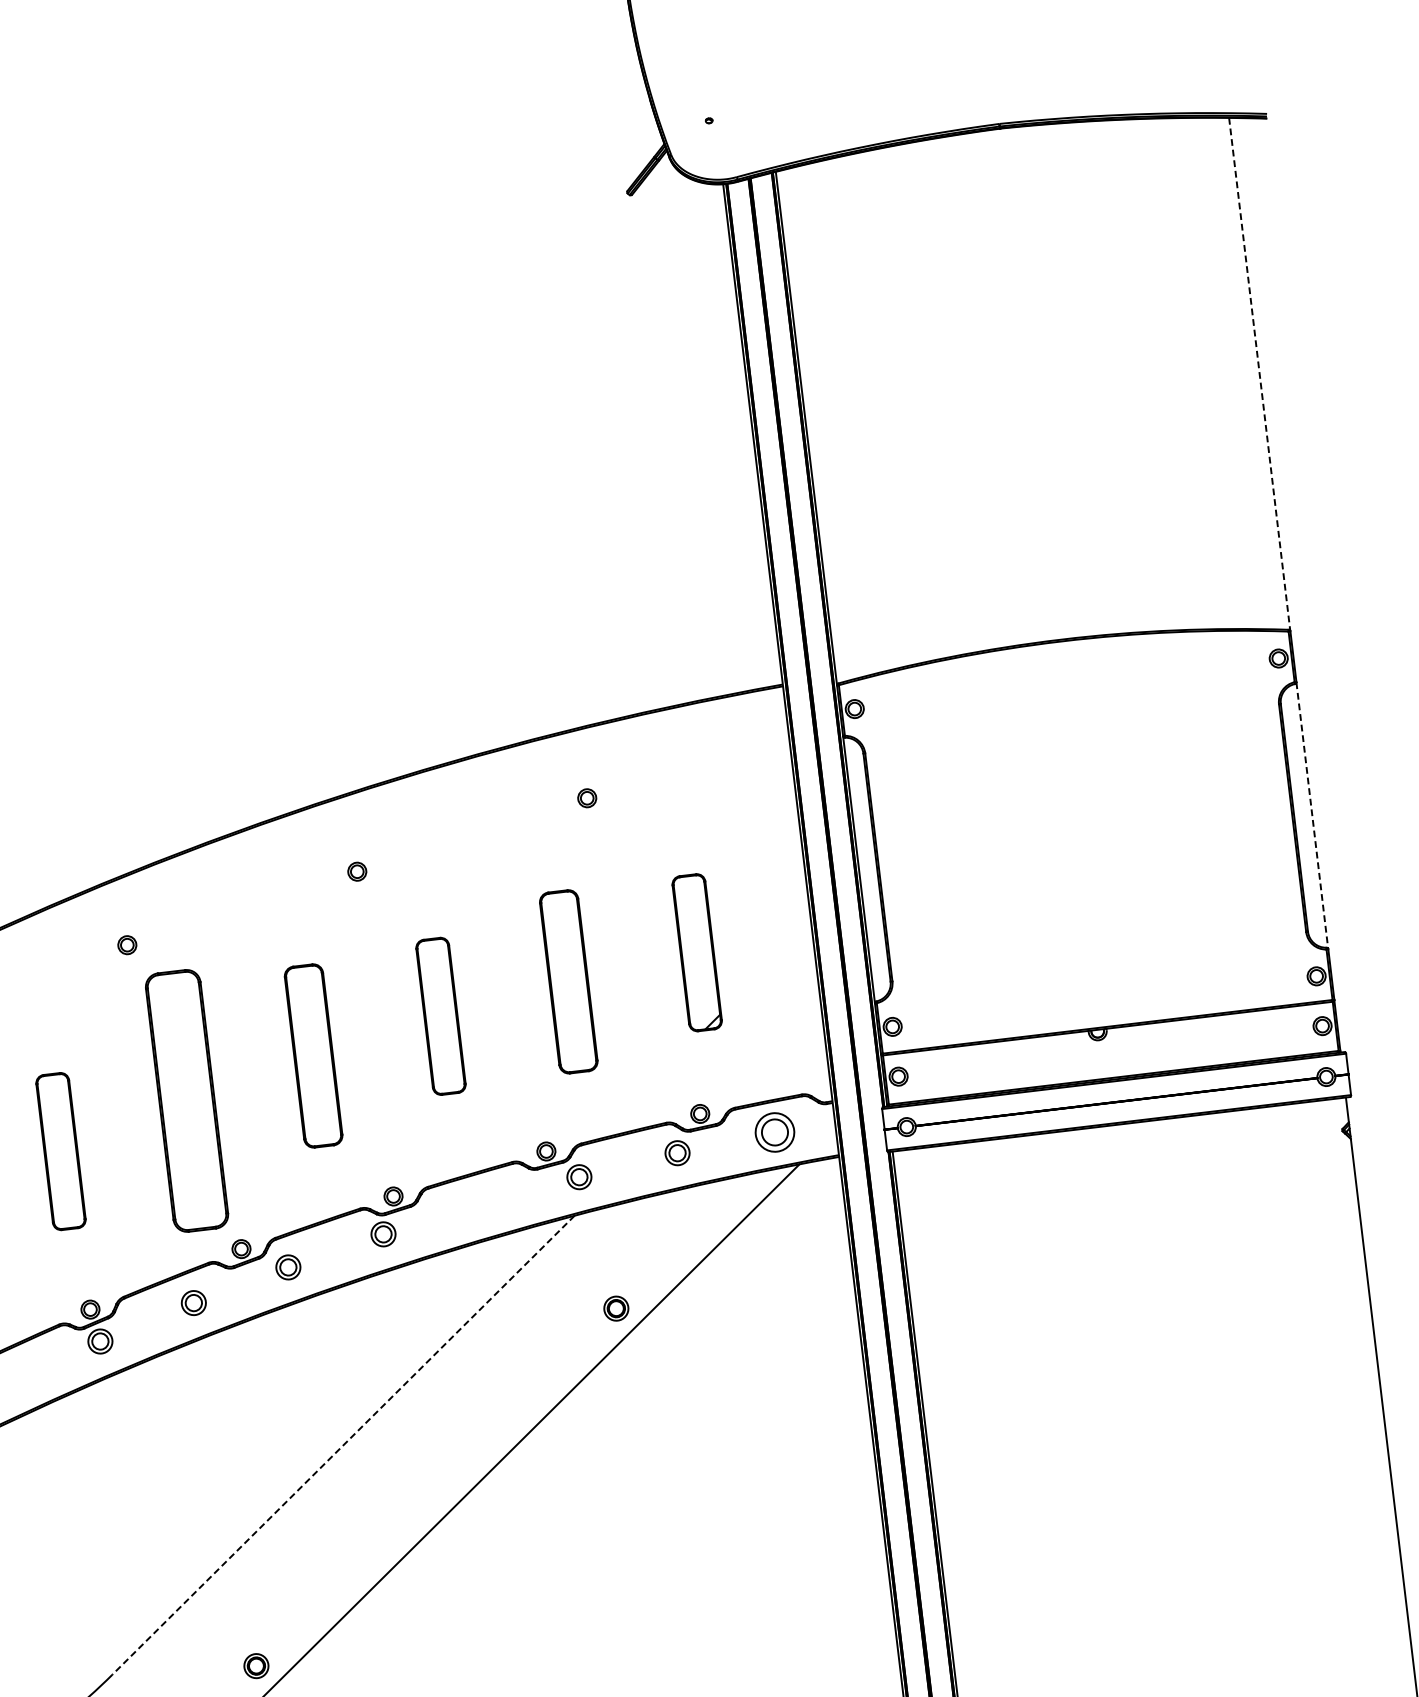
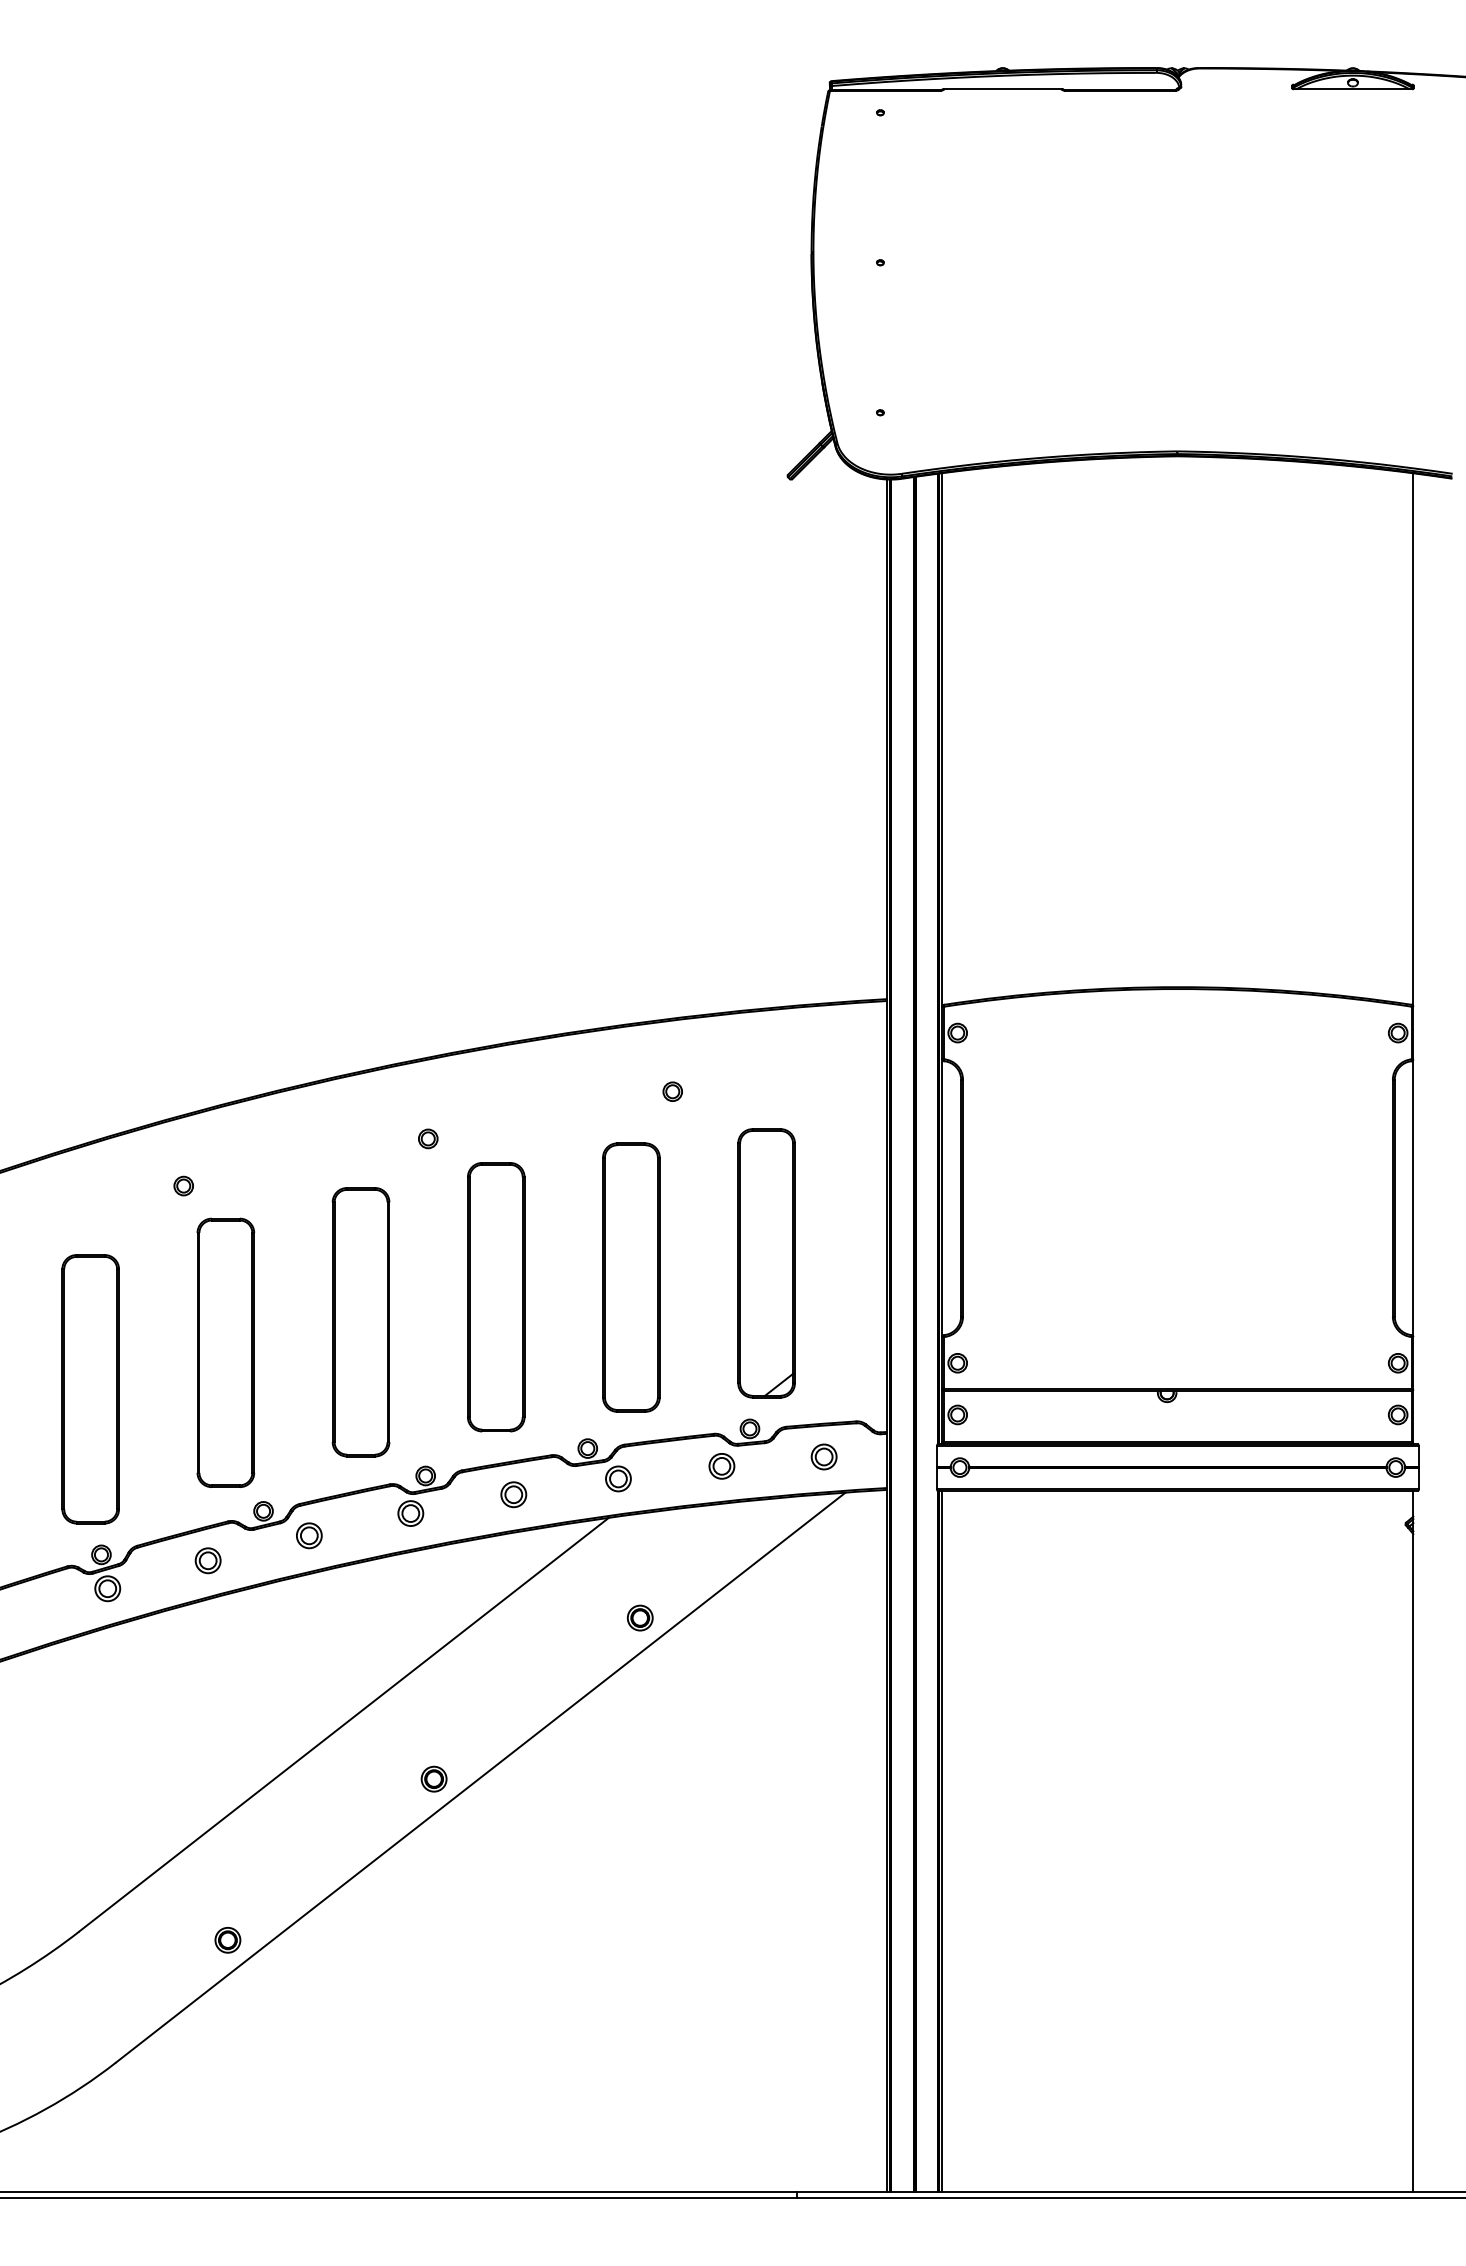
line: (1259, 374) -> (1413, 739), dashed -> solid
line: (1312, 815) -> (1413, 1198), dashed -> solid
part: (697, 952) -> (766, 1263), size x1.67
part: (568, 981) -> (631, 1277), size x1.43
part: (441, 1016) -> (496, 1297), size x1.67
part: (313, 1056) -> (360, 1322), size x1.43
part: (774, 1132) -> (823, 1456), size x0.62
part: (60, 1151) -> (90, 1389), size x1.67
part: (480, 1204) -> (513, 1494), added
line: (343, 1446) -> (343, 1725), dashed -> solid
part: (435, 1486) -> (433, 1778), added

